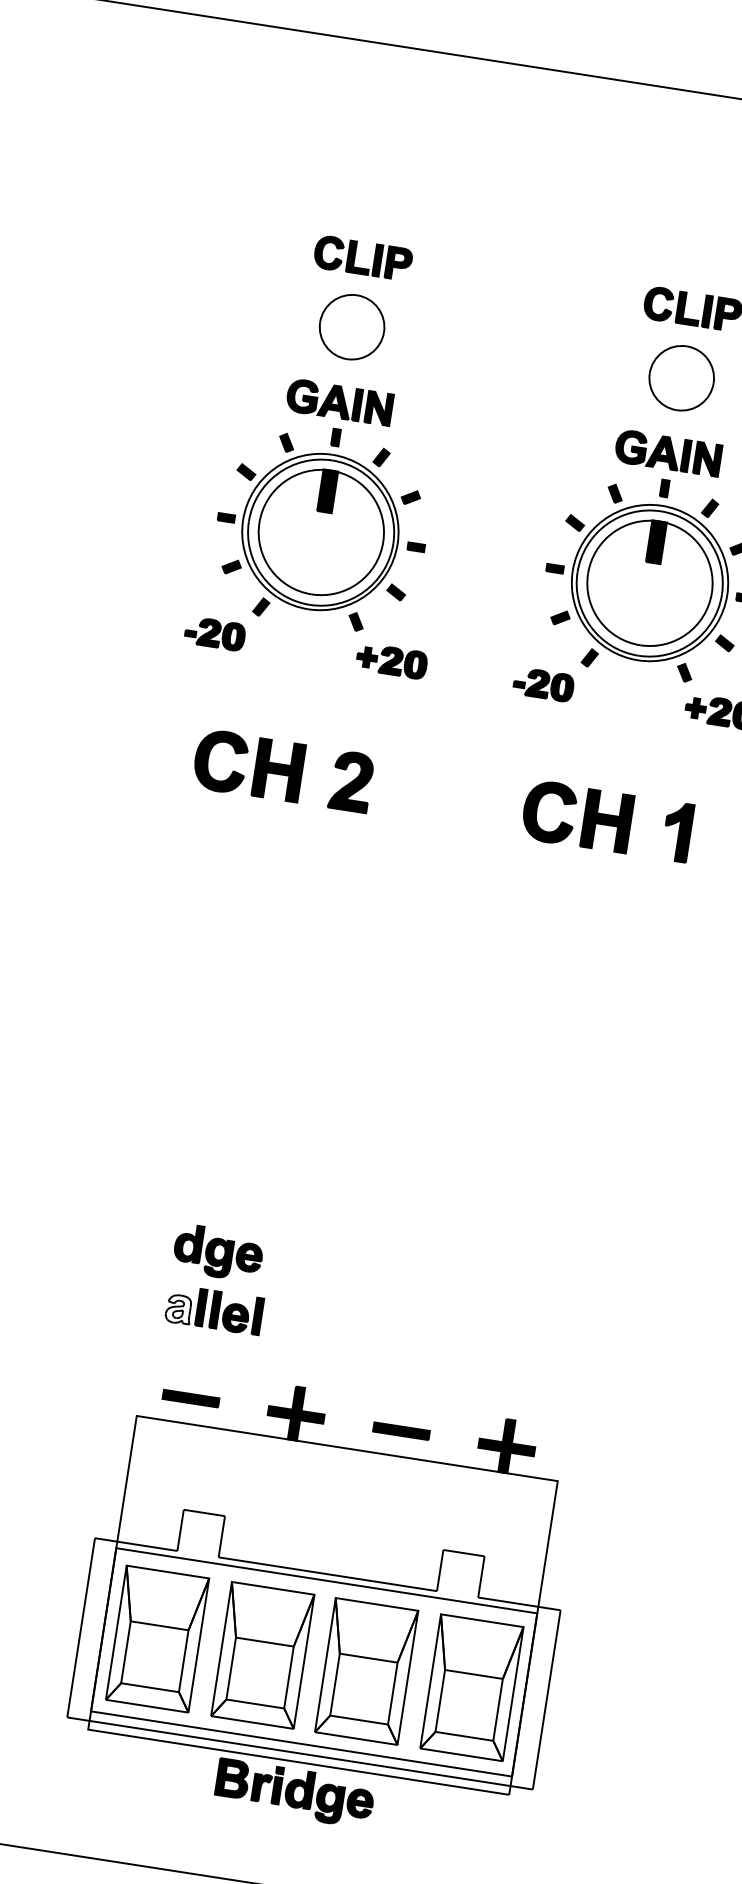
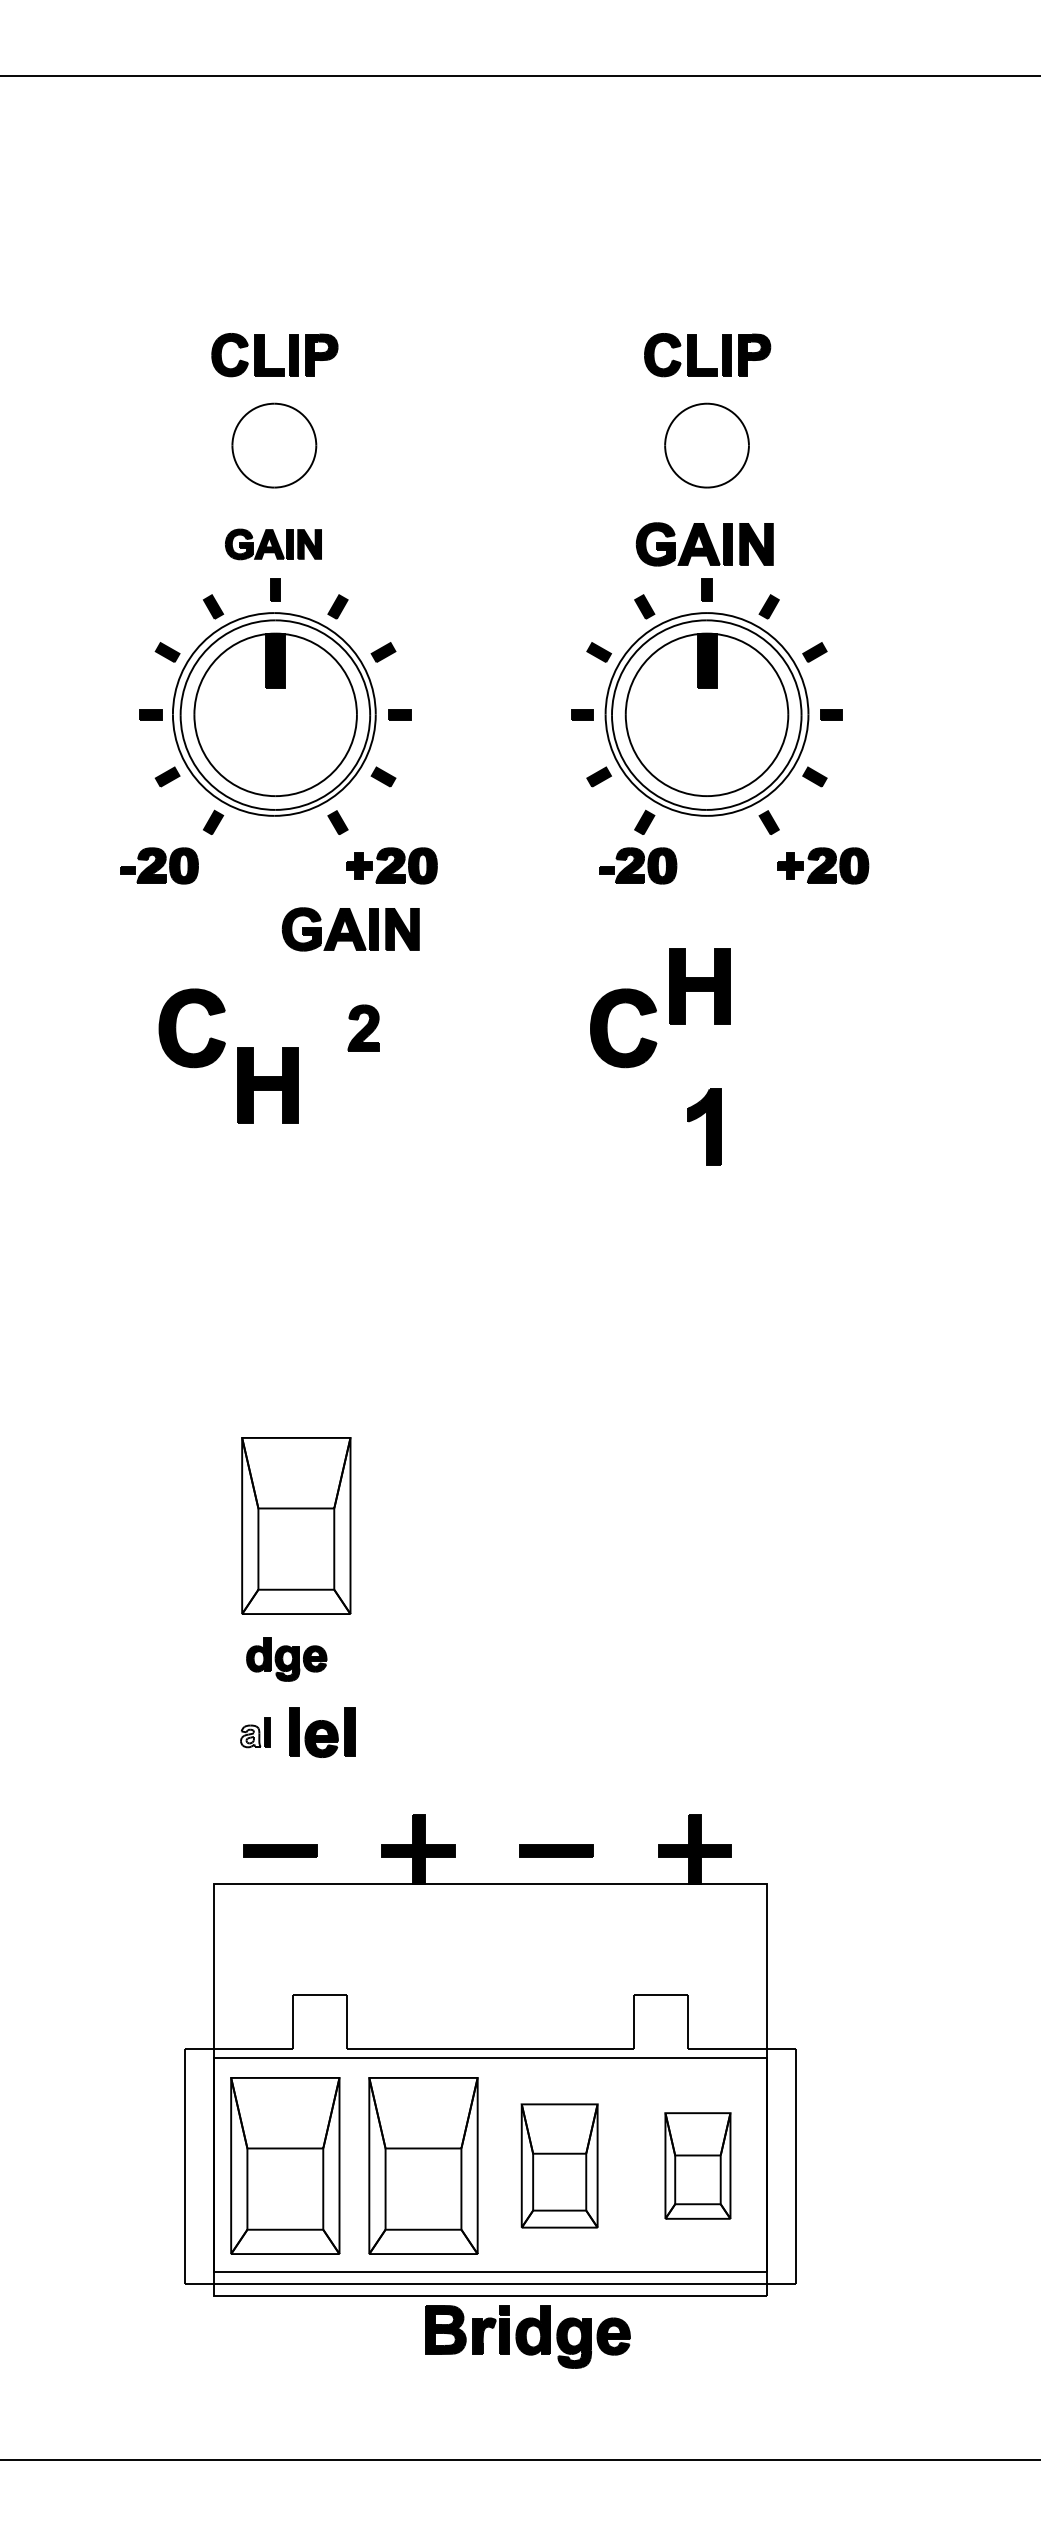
part: (339, 402) -> (273, 544), size x0.7
part: (544, 684) -> (638, 865), moved
part: (353, 704) -> (350, 929), added
part: (278, 770) -> (267, 1085), moved
part: (351, 781) -> (363, 1027), size x0.6
part: (607, 821) -> (699, 986), moved
part: (677, 831) -> (704, 1126), moved
part: (241, 1152) -> (296, 1525), added
part: (218, 1253) -> (286, 1659), size x0.7
part: (185, 1305) -> (255, 1732), size x0.6
part: (366, 1671) -> (559, 2165), size x0.7
part: (471, 1687) -> (697, 2165), size x0.6
part: (294, 1793) -> (527, 2336), moved

